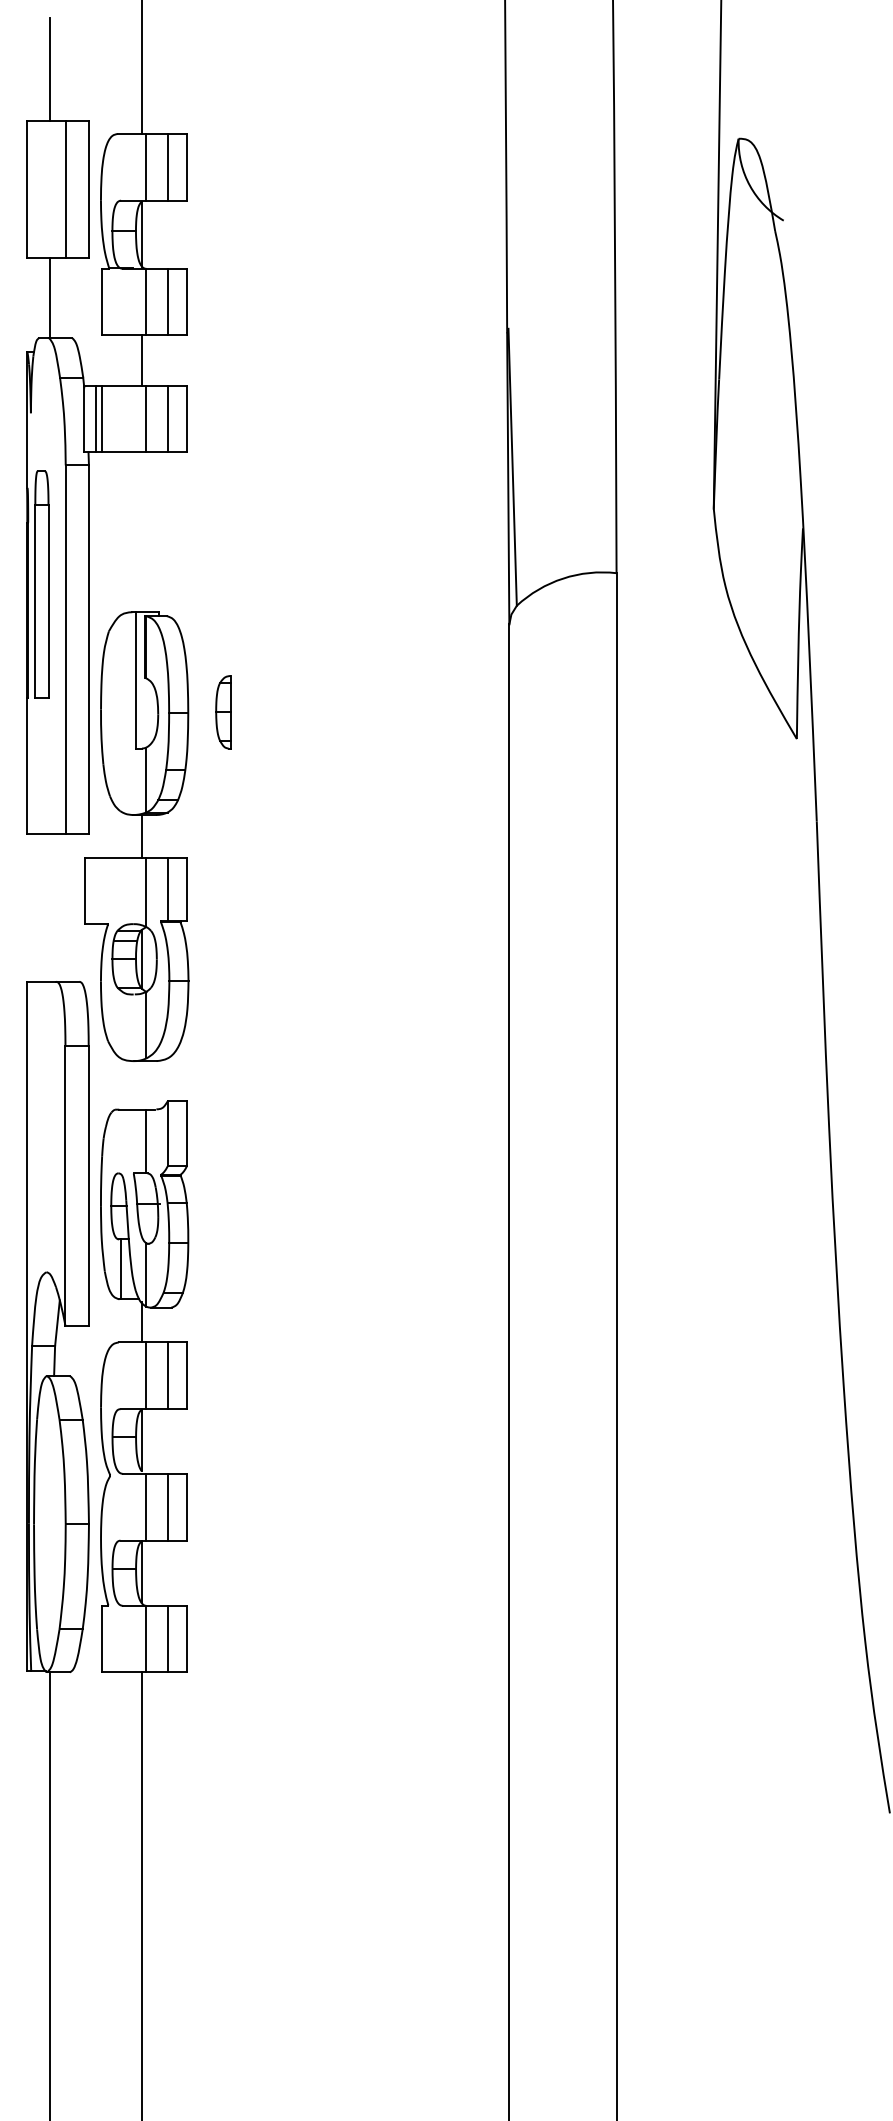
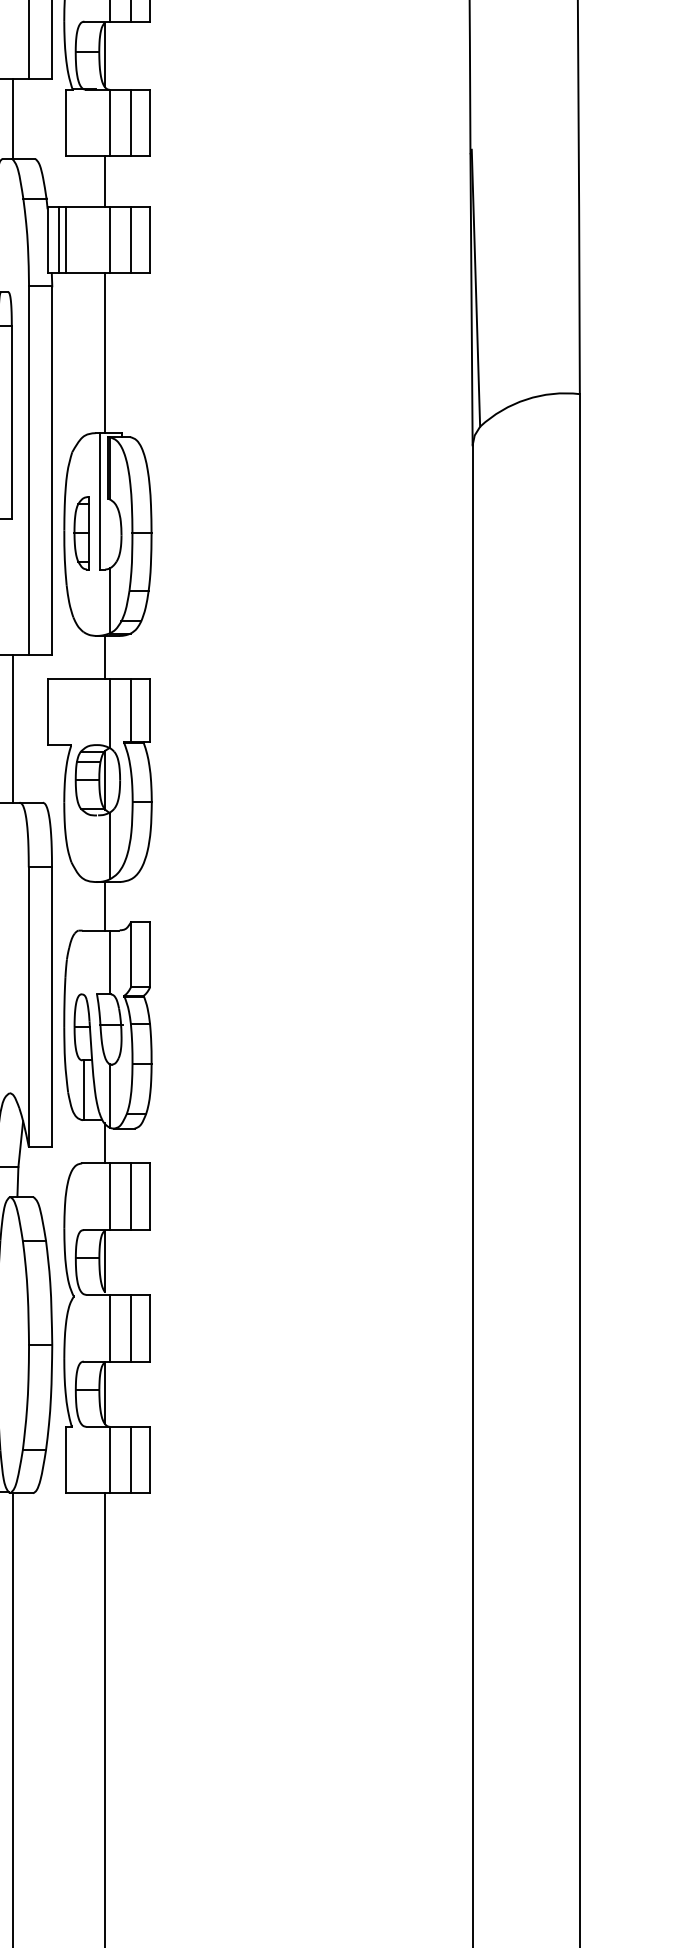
line: (141, 532) -> (104, 353), added
part: (223, 712) -> (81, 533), moved
line: (49, 907) -> (12, 728), added
line: (141, 1085) -> (104, 906), added

